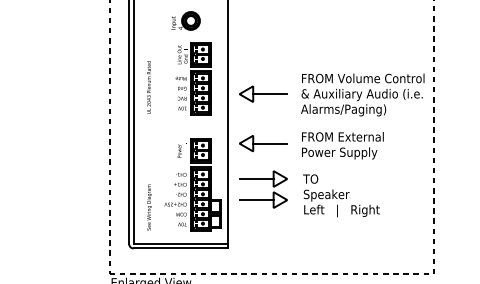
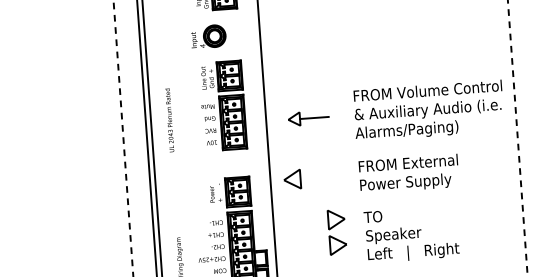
part: (263, 93) -> (308, 117), size x0.7
line: (270, 143) -> (321, 177), removed
line: (256, 179) -> (307, 222), removed
line: (256, 200) -> (309, 247), removed

